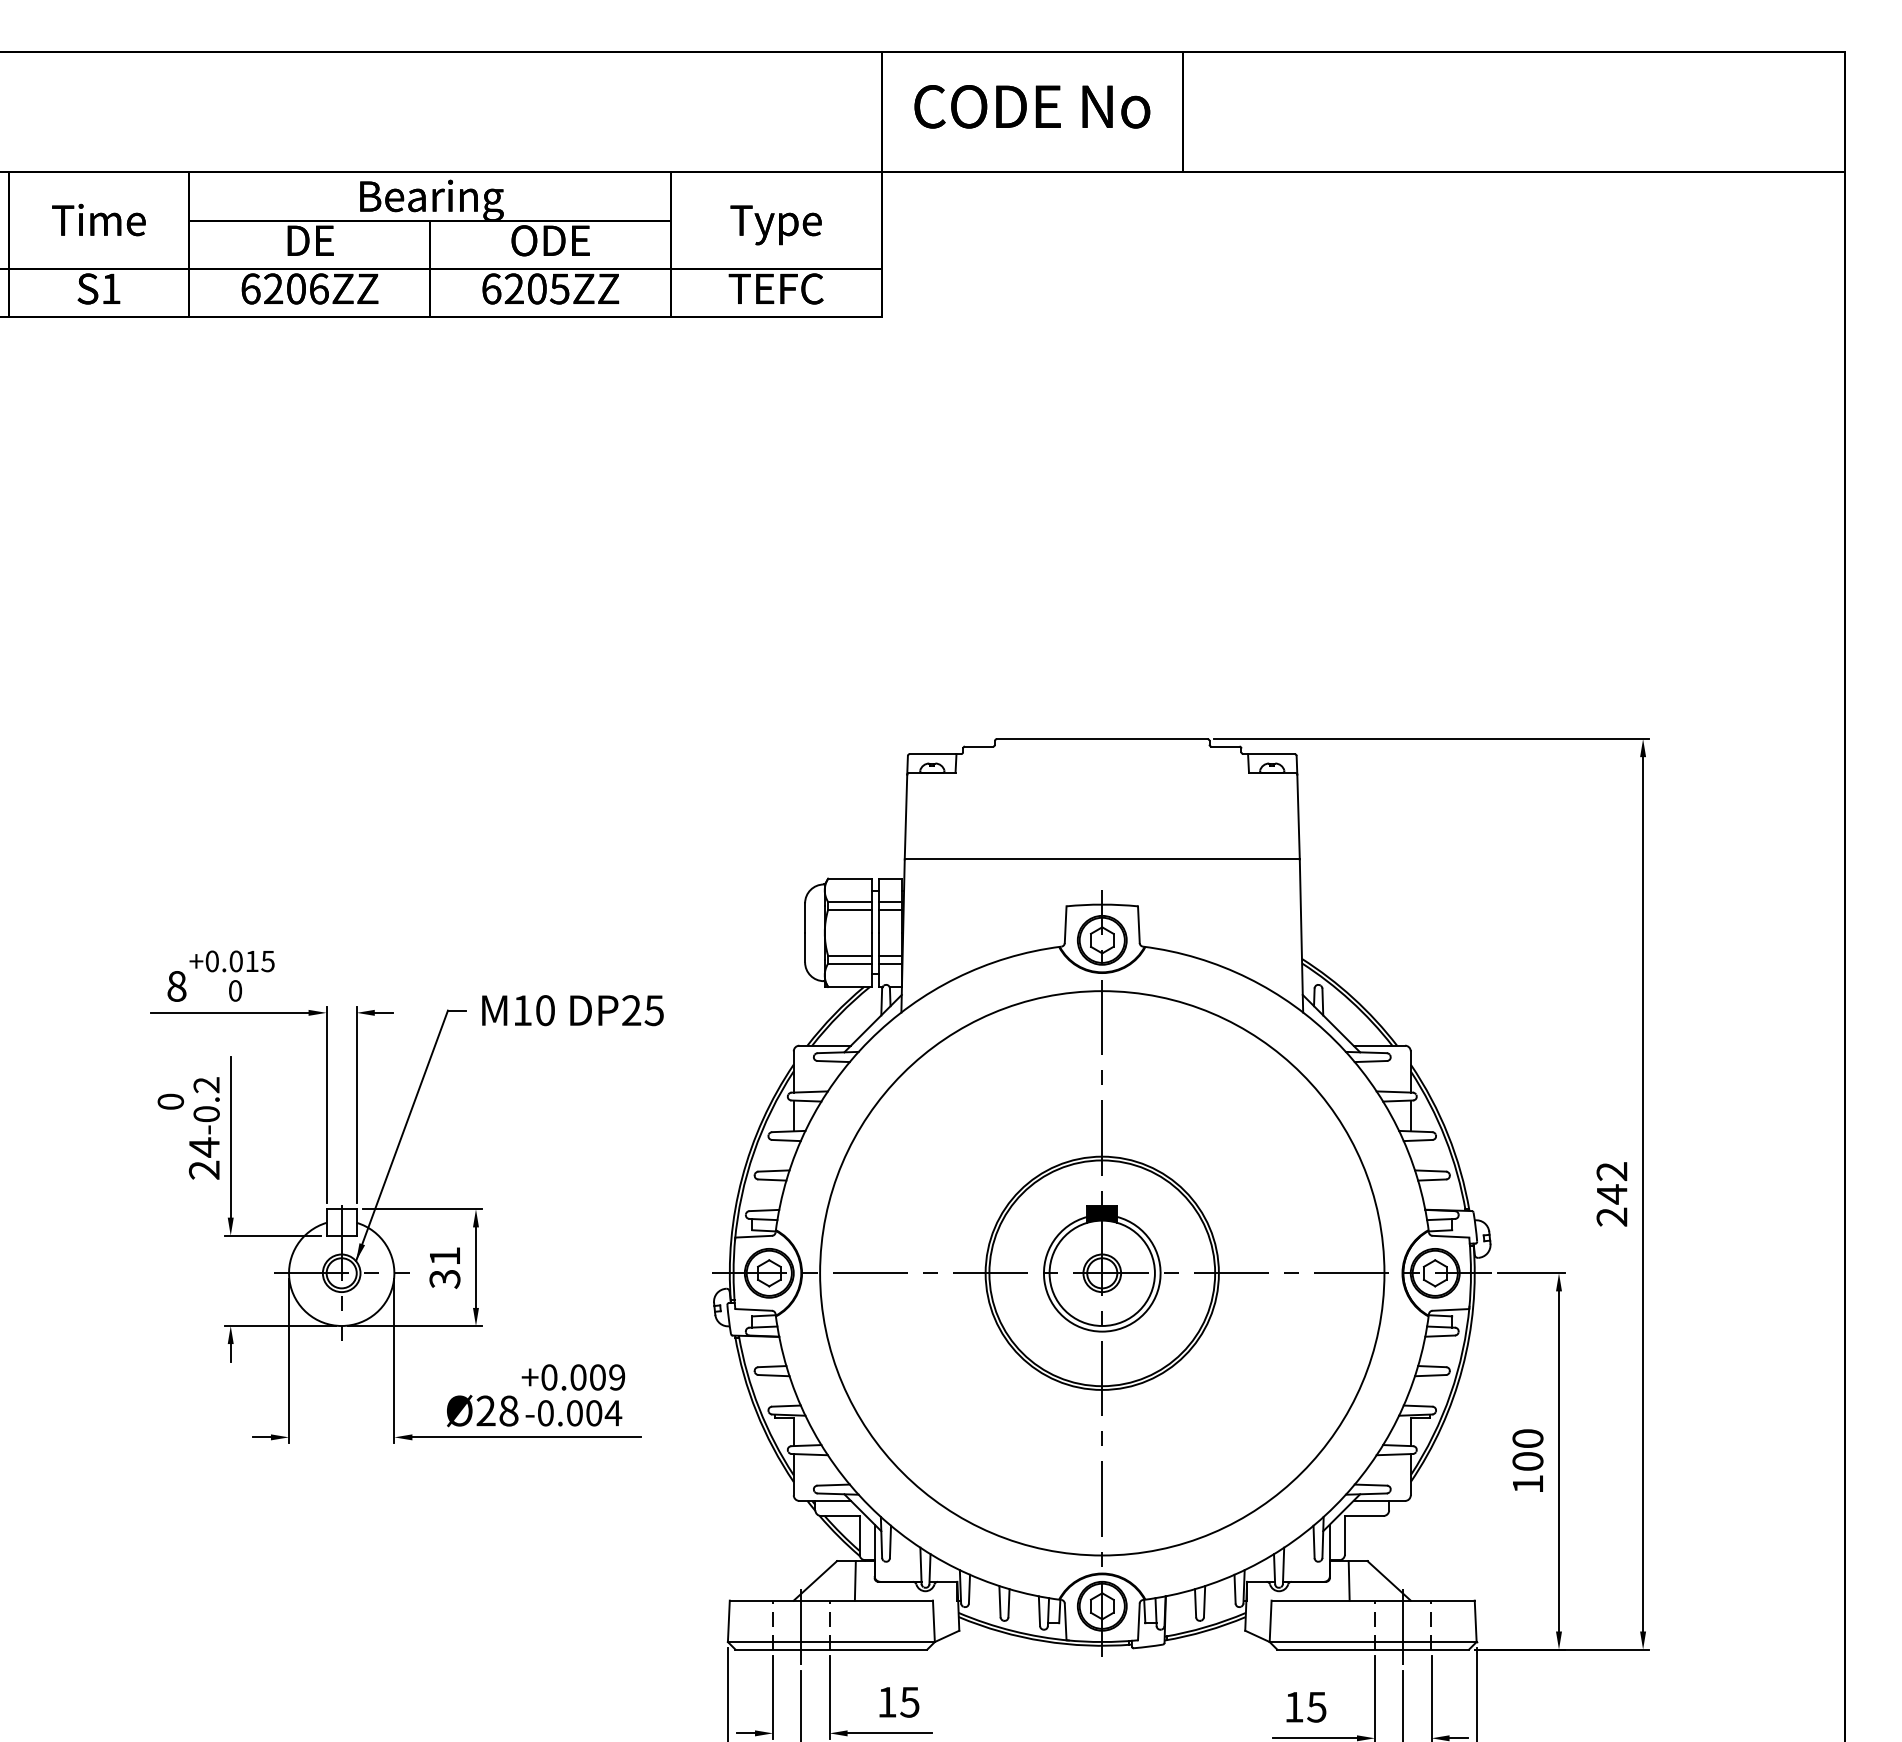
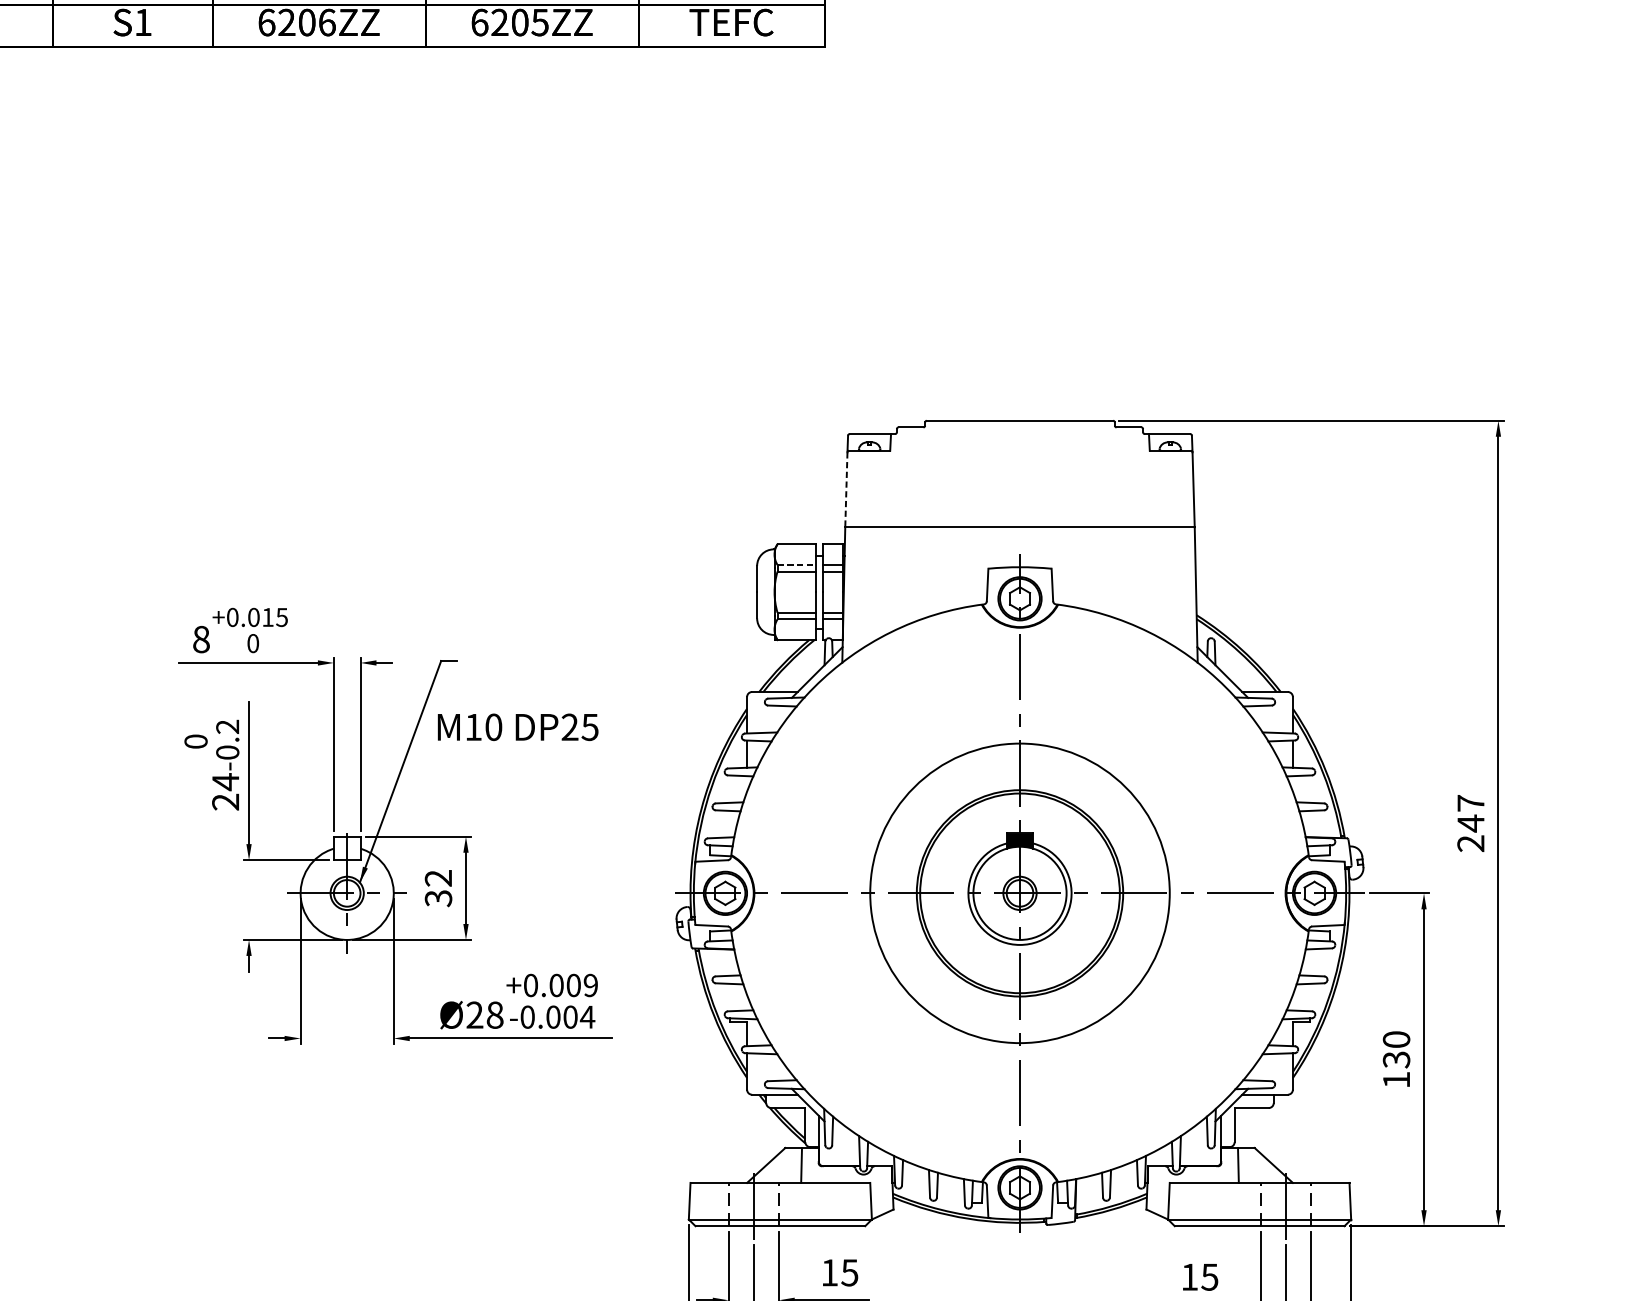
line: (905, 817) -> (845, 490), solid -> dashed
line: (850, 902) -> (797, 565), solid -> dashed
text: (572, 1010) -> (517, 727), moved
text: (1611, 1171) -> (1470, 803), 242 -> 247
text: (444, 1256) -> (438, 878), 31 -> 32
circle: (1102, 1273) -> (1020, 893), size x0.6
text: (1527, 1461) -> (1396, 1059), 100 -> 130

